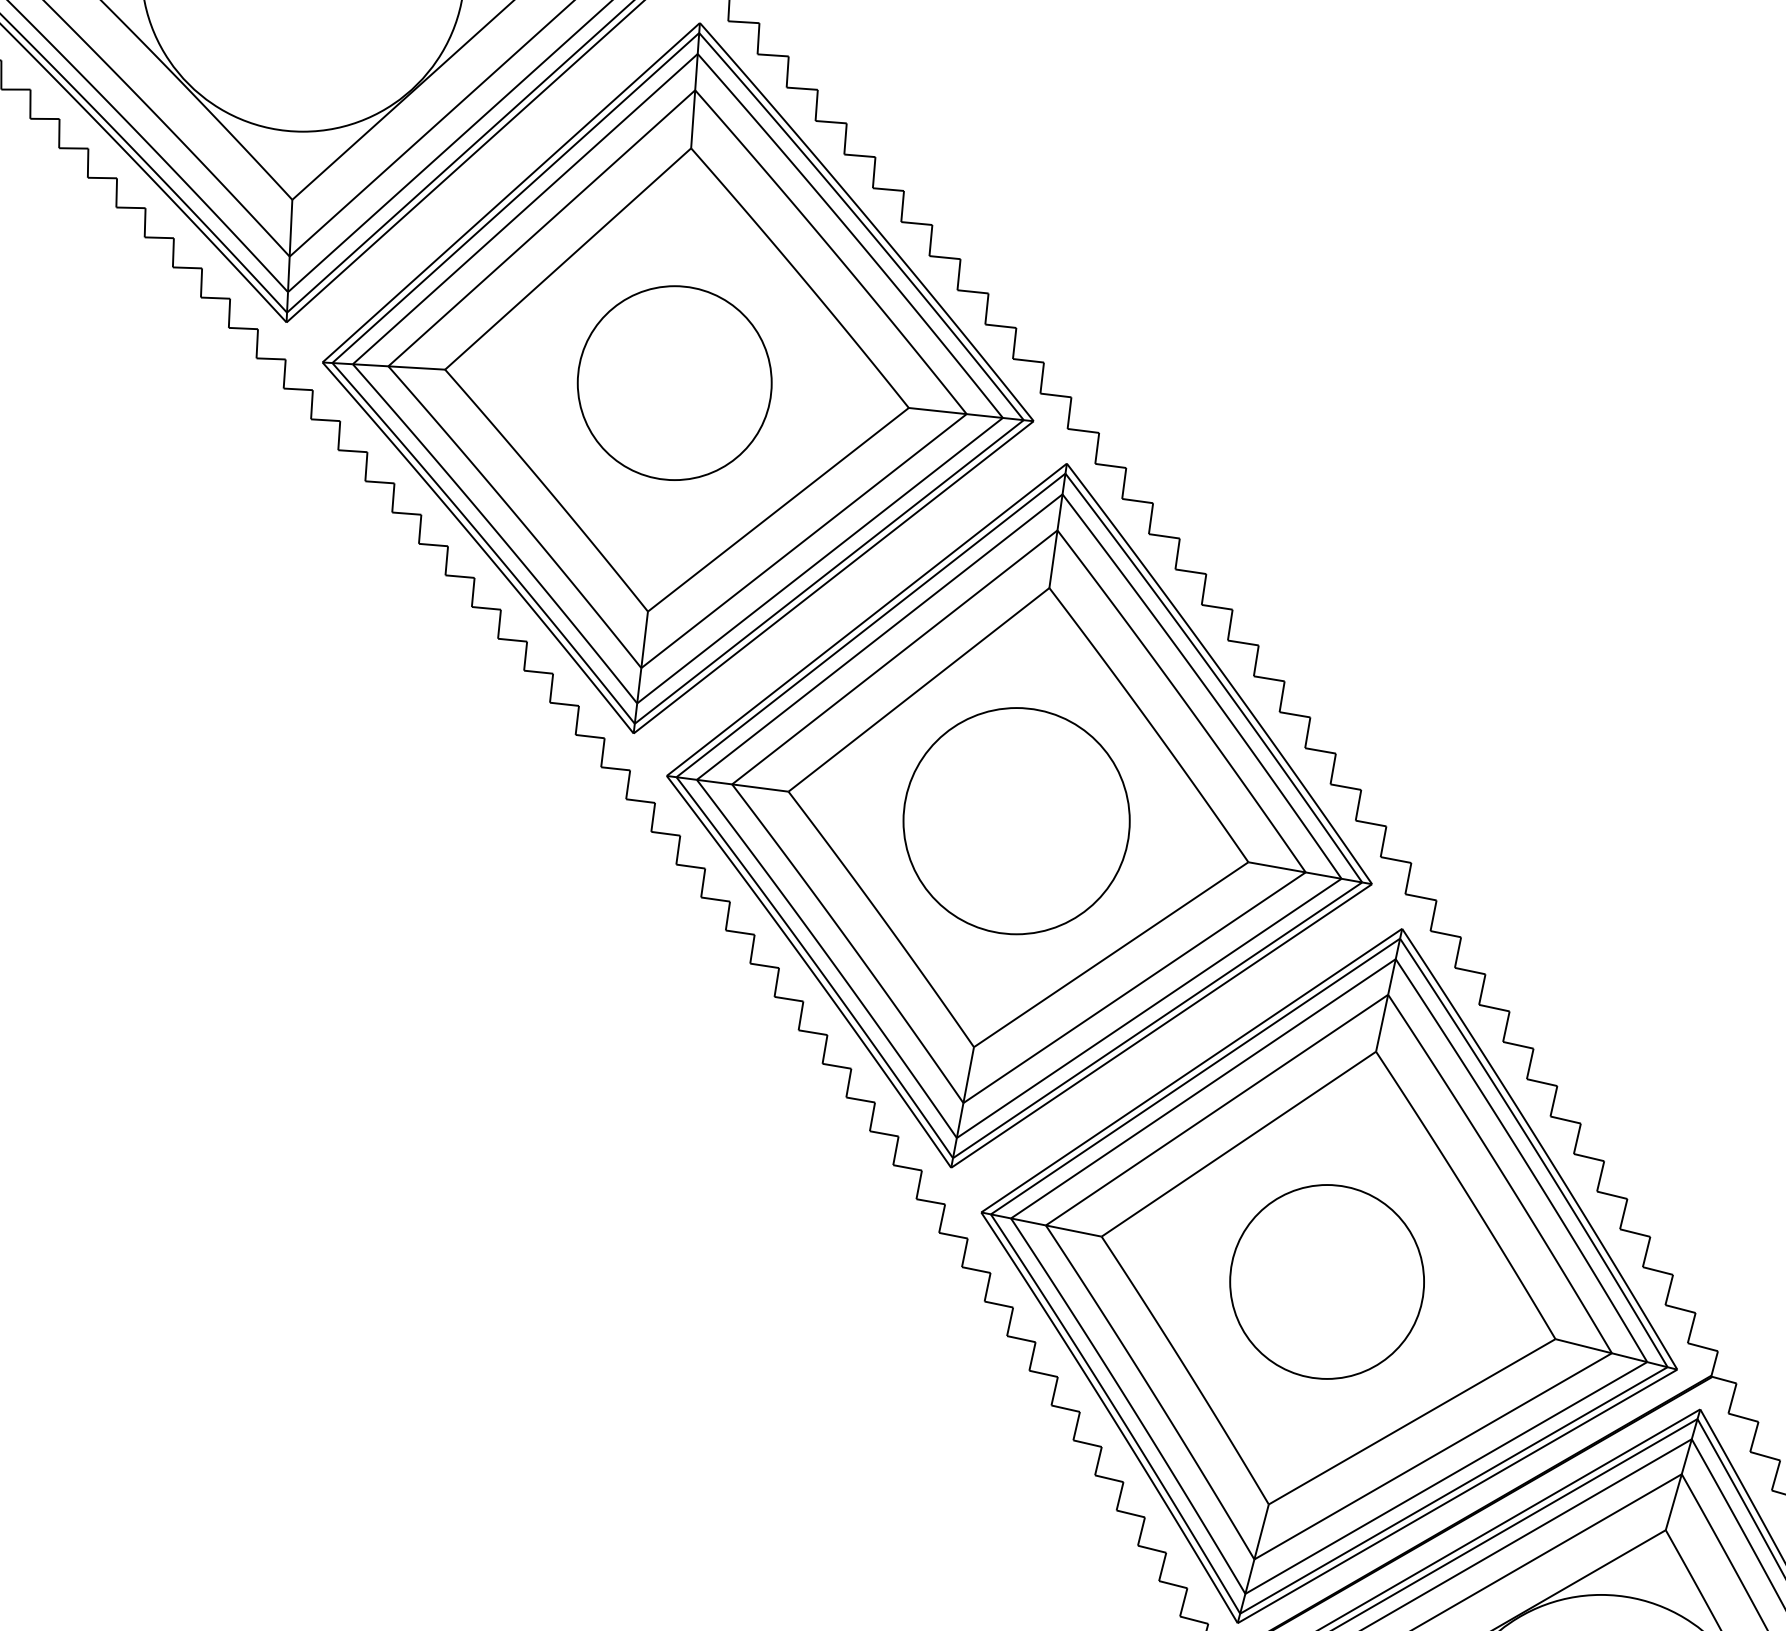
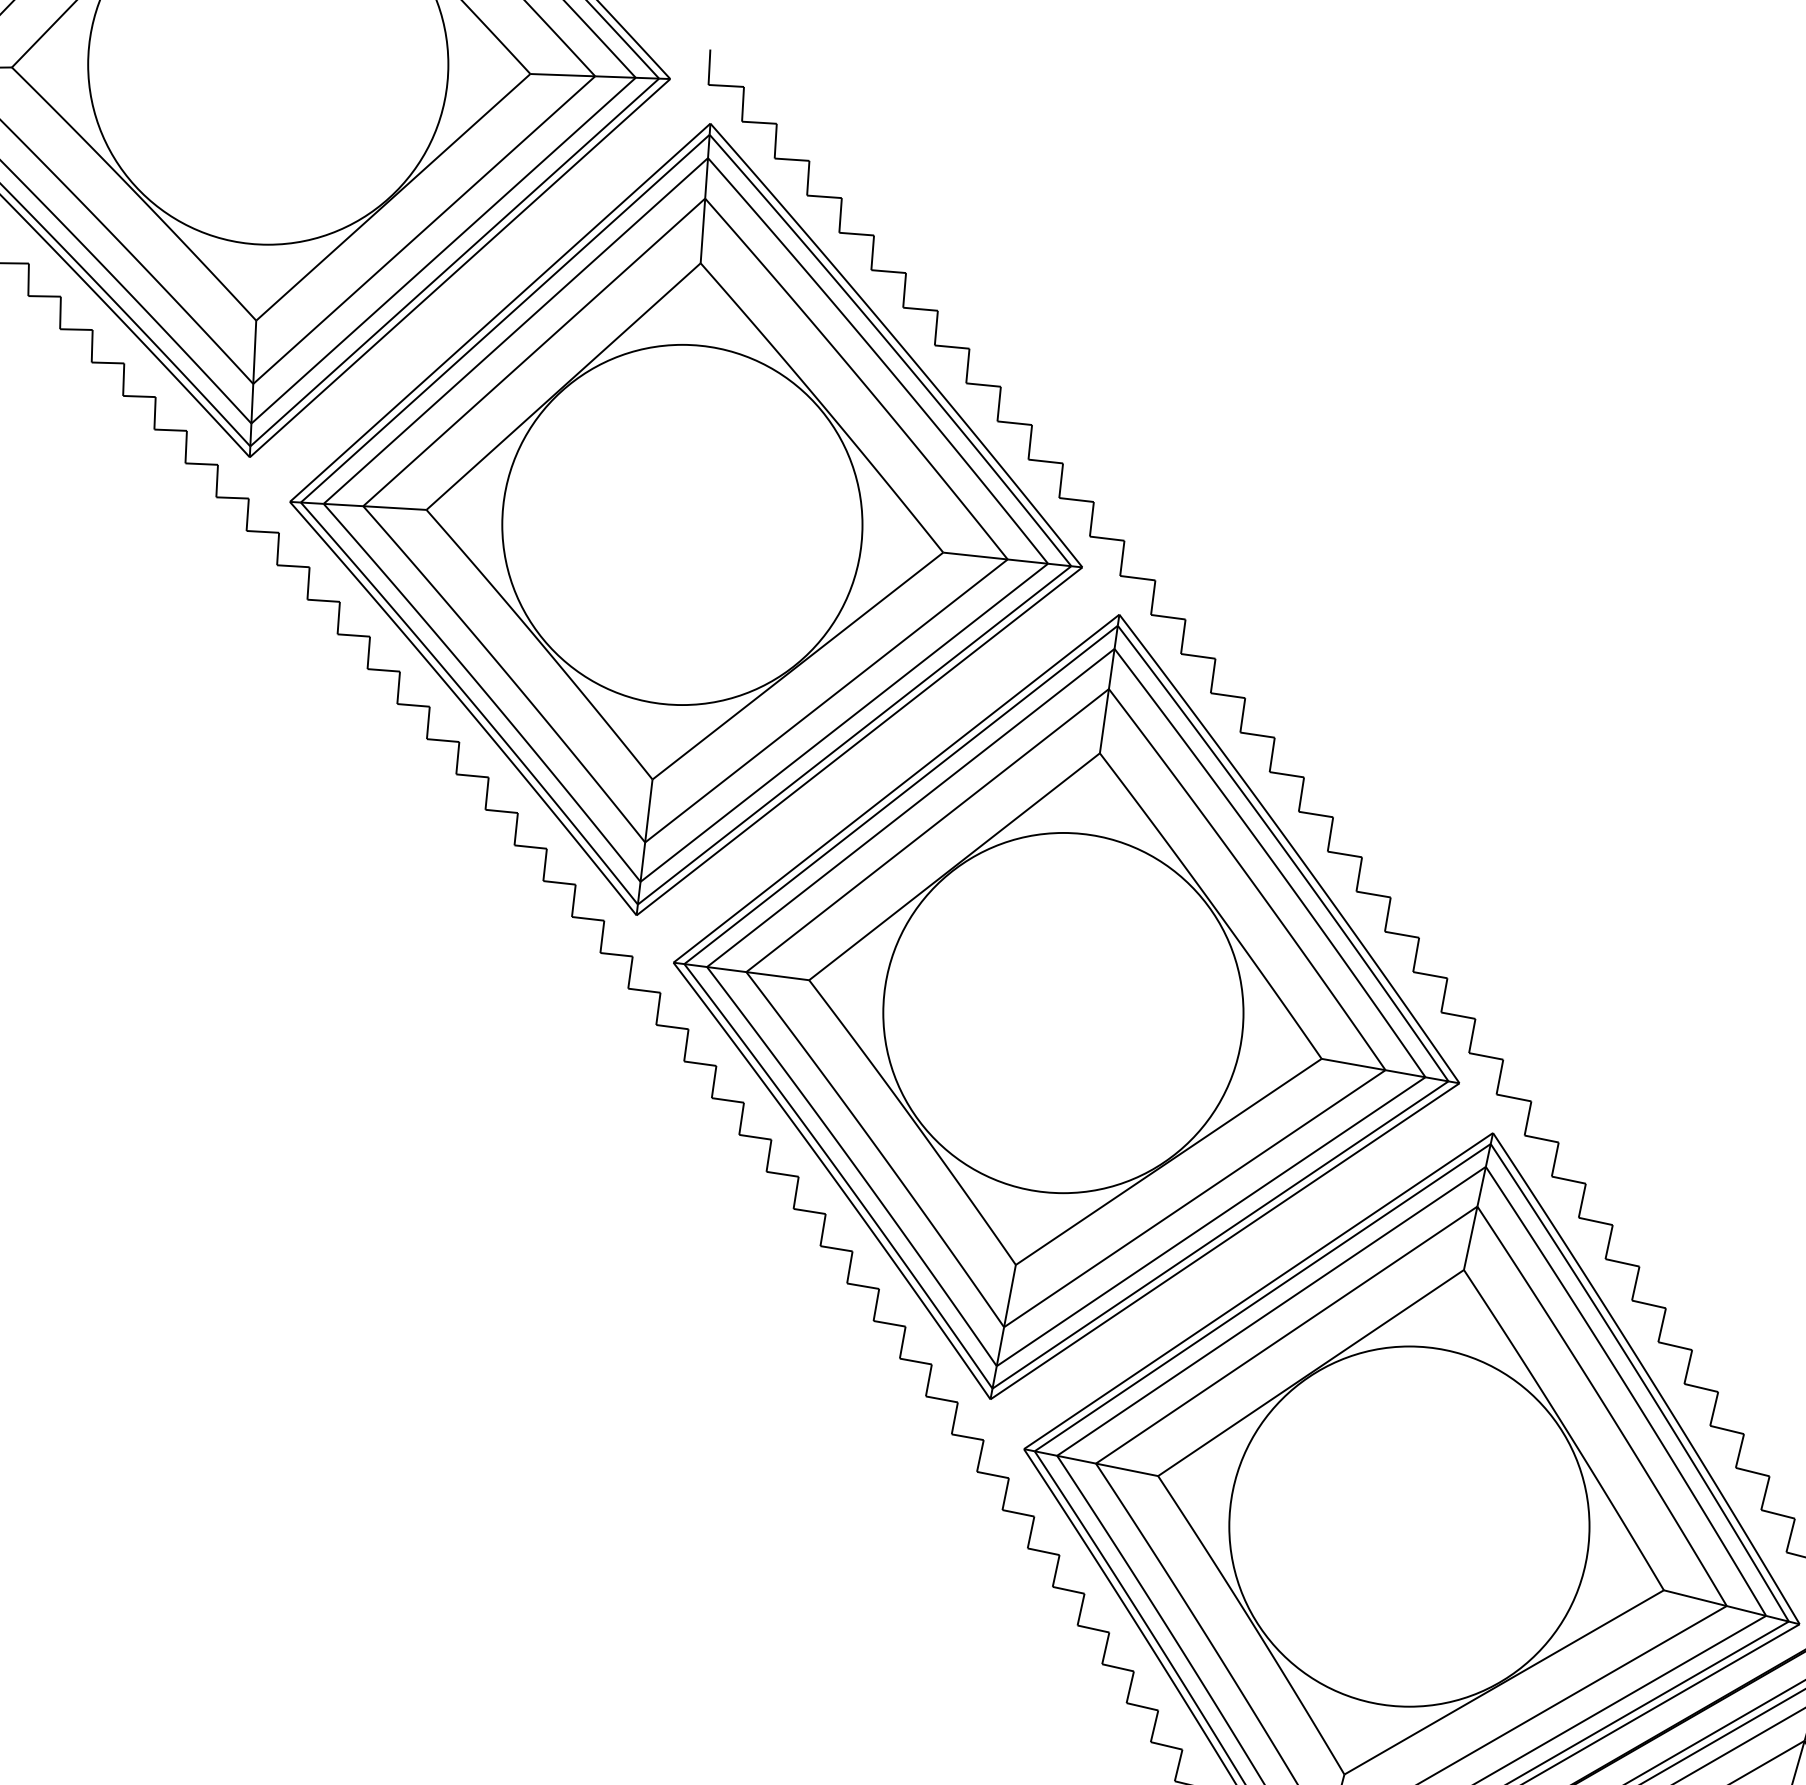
circle: (674, 382) -> (682, 524), size x1.67
circle: (1016, 820) -> (1063, 1012), size x1.43
circle: (1326, 1281) -> (1408, 1526), size x1.67

